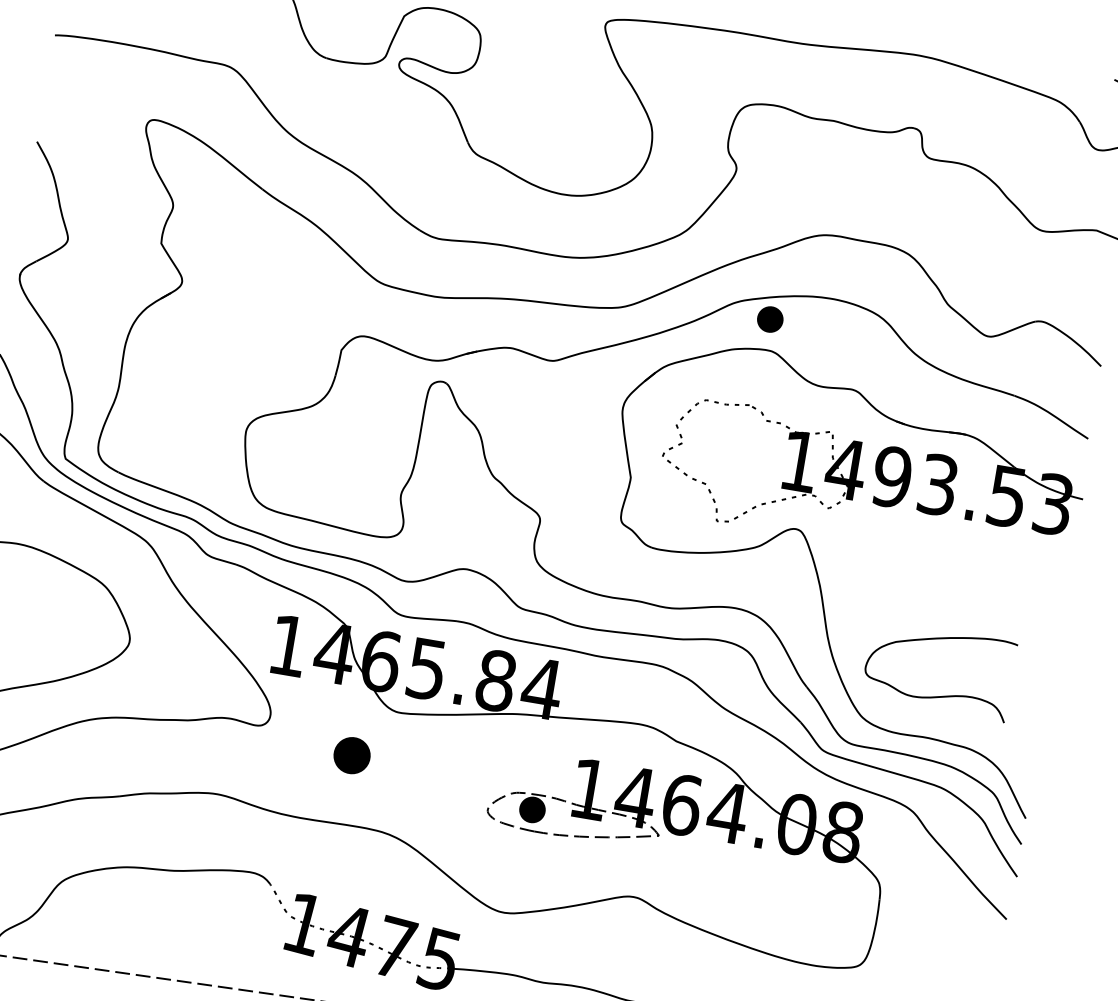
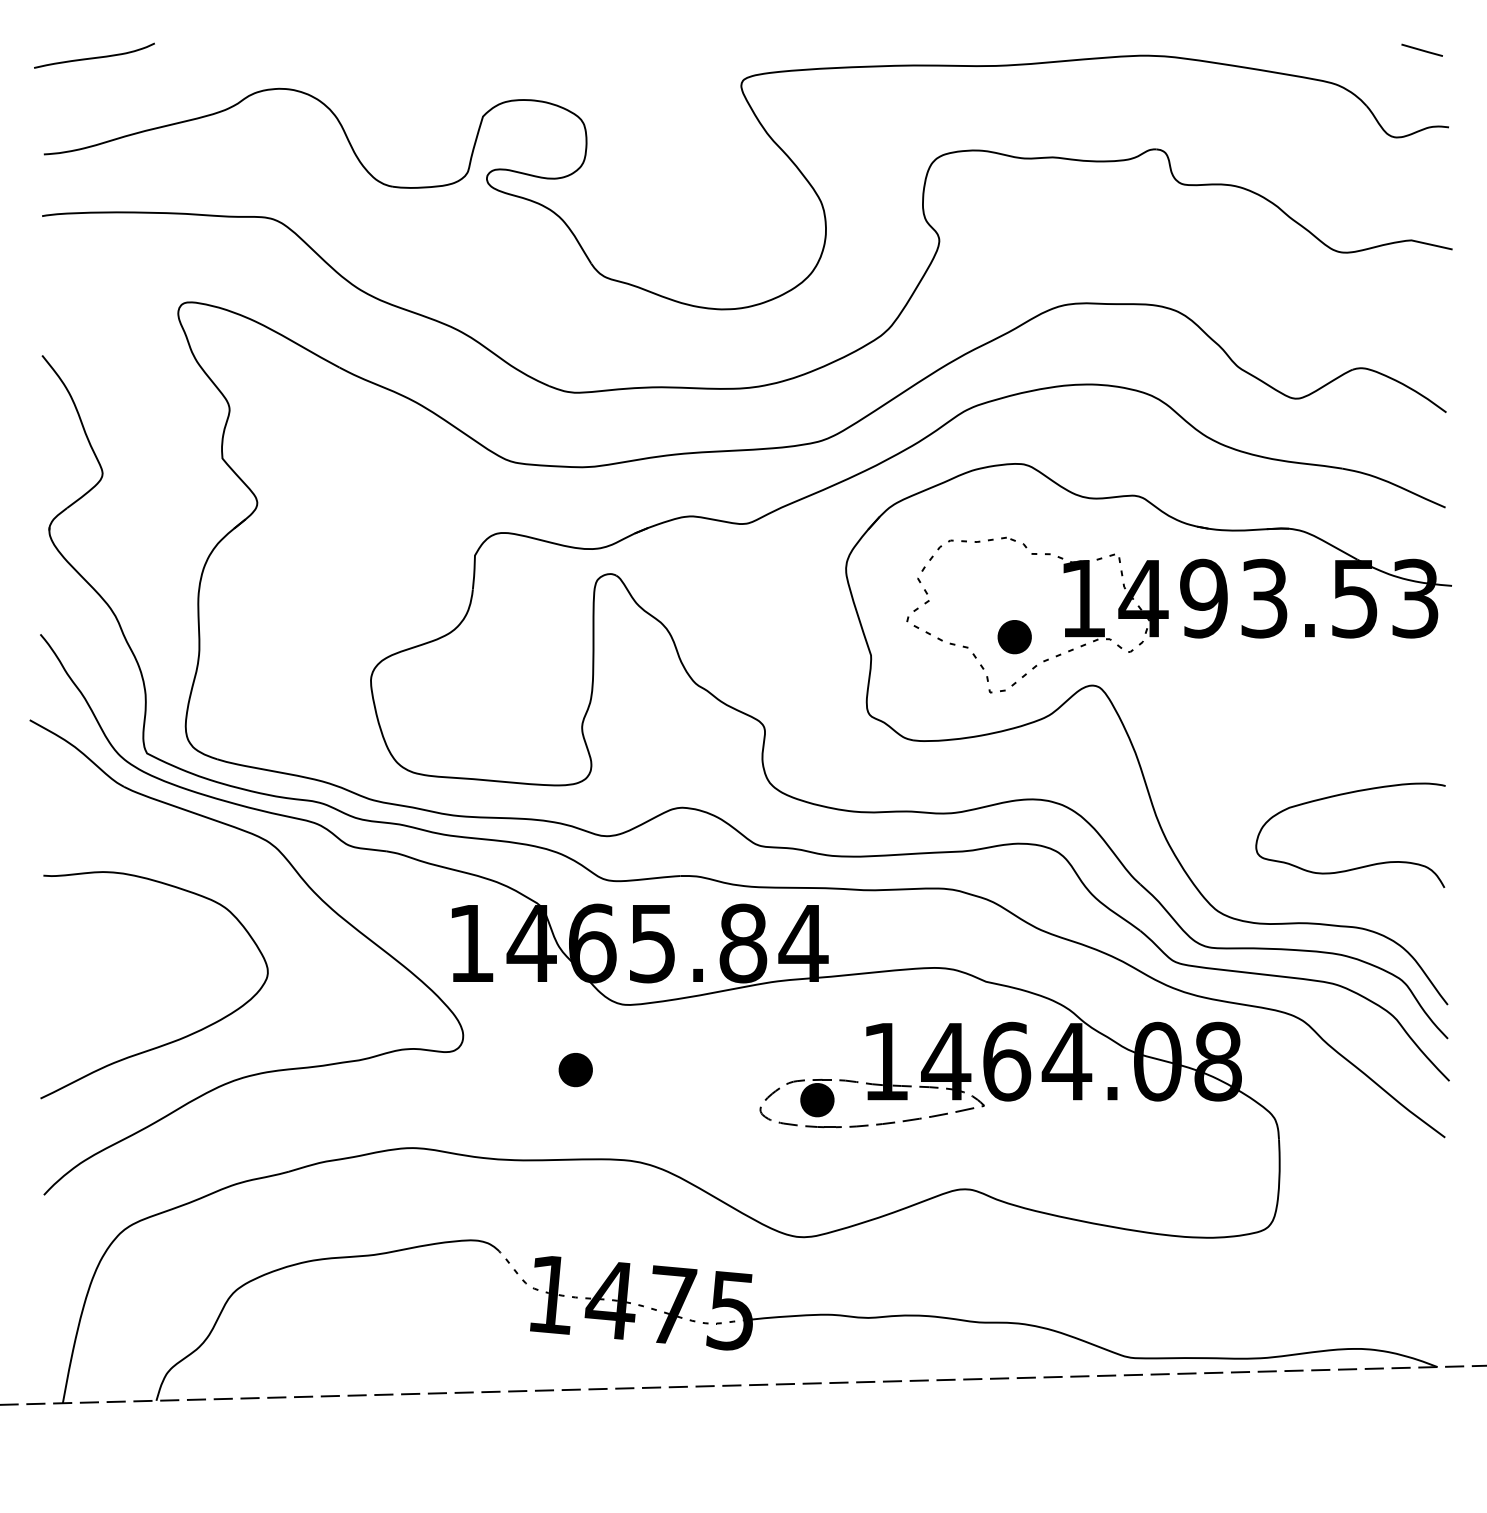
part: (770, 319) -> (1014, 637), moved
curve: (938, 696) -> (1355, 867), moved
part: (351, 756) -> (575, 1070), size x0.71

